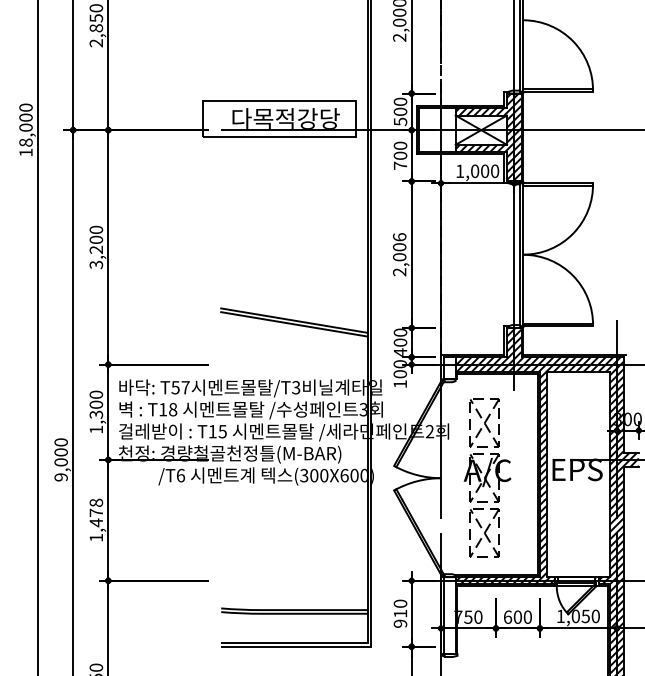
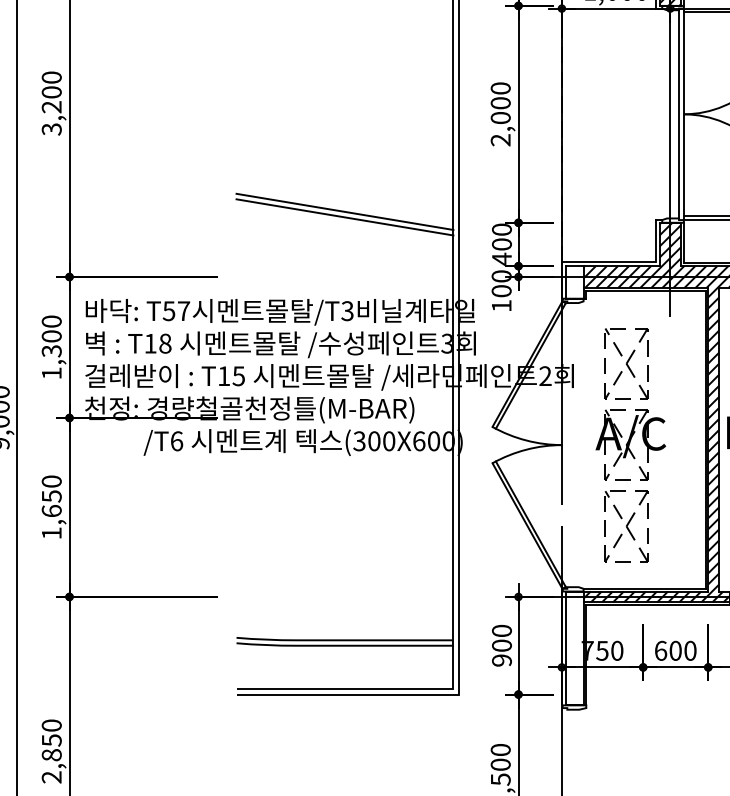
text: (399, 237) -> (500, 88), 2,006 -> 2,000
text: (96, 512) -> (52, 495), 1,478 -> 1,650
text: (400, 613) -> (501, 645), 910 -> 900

